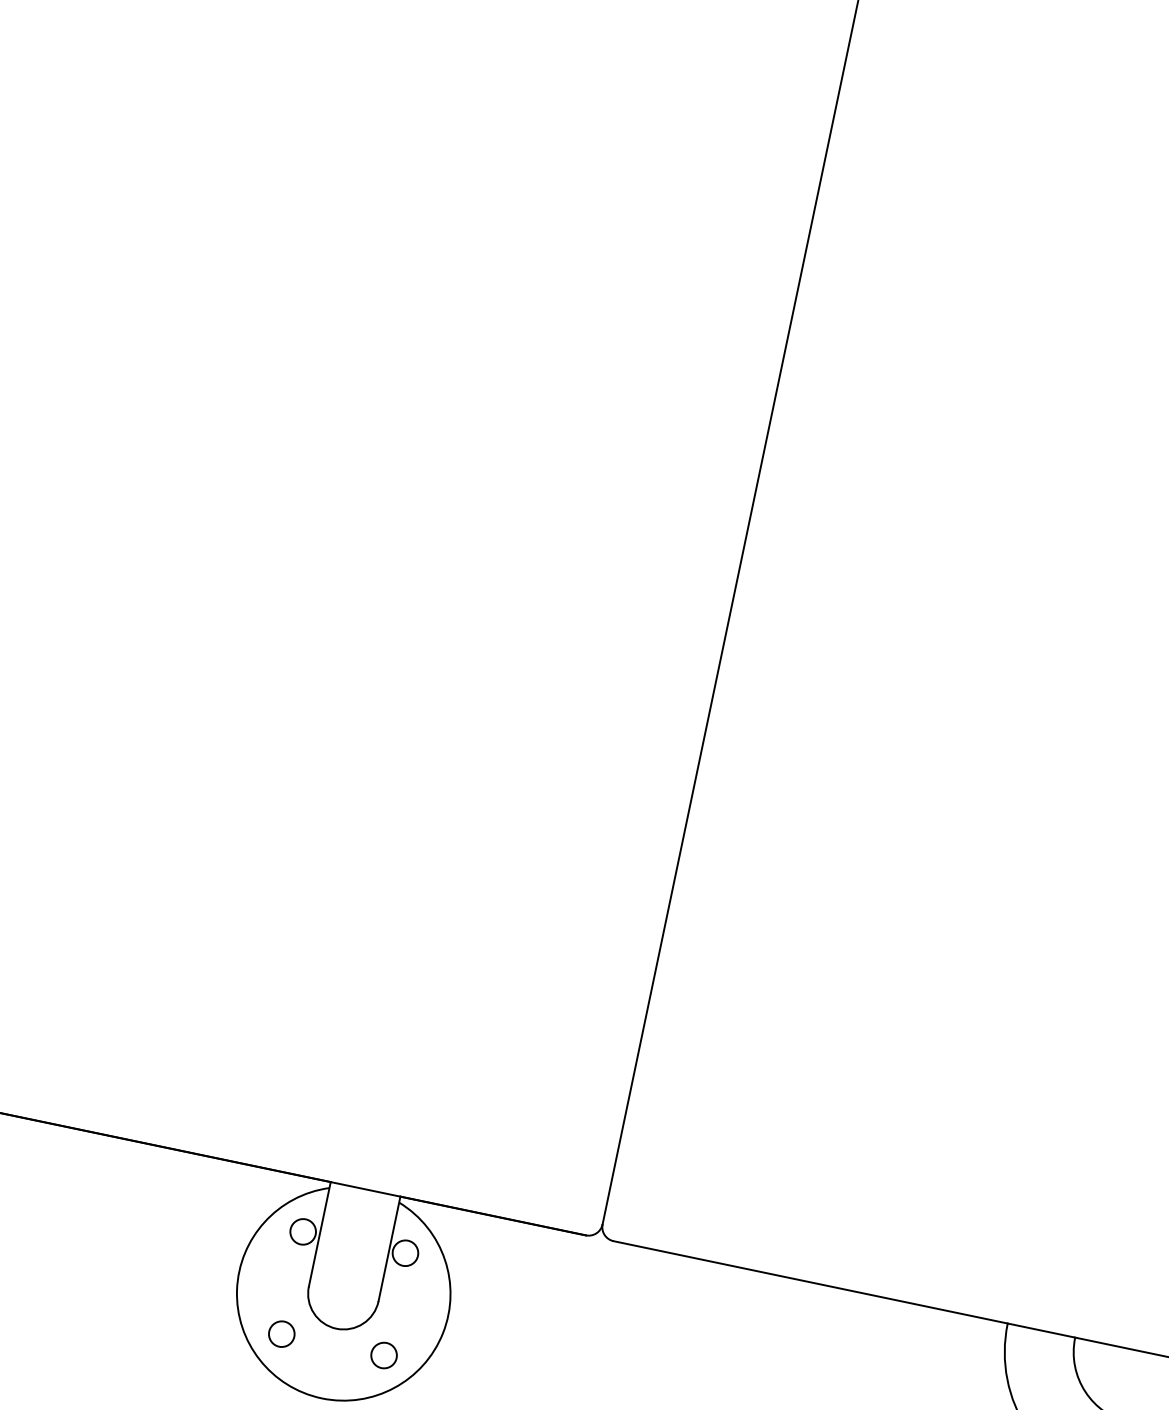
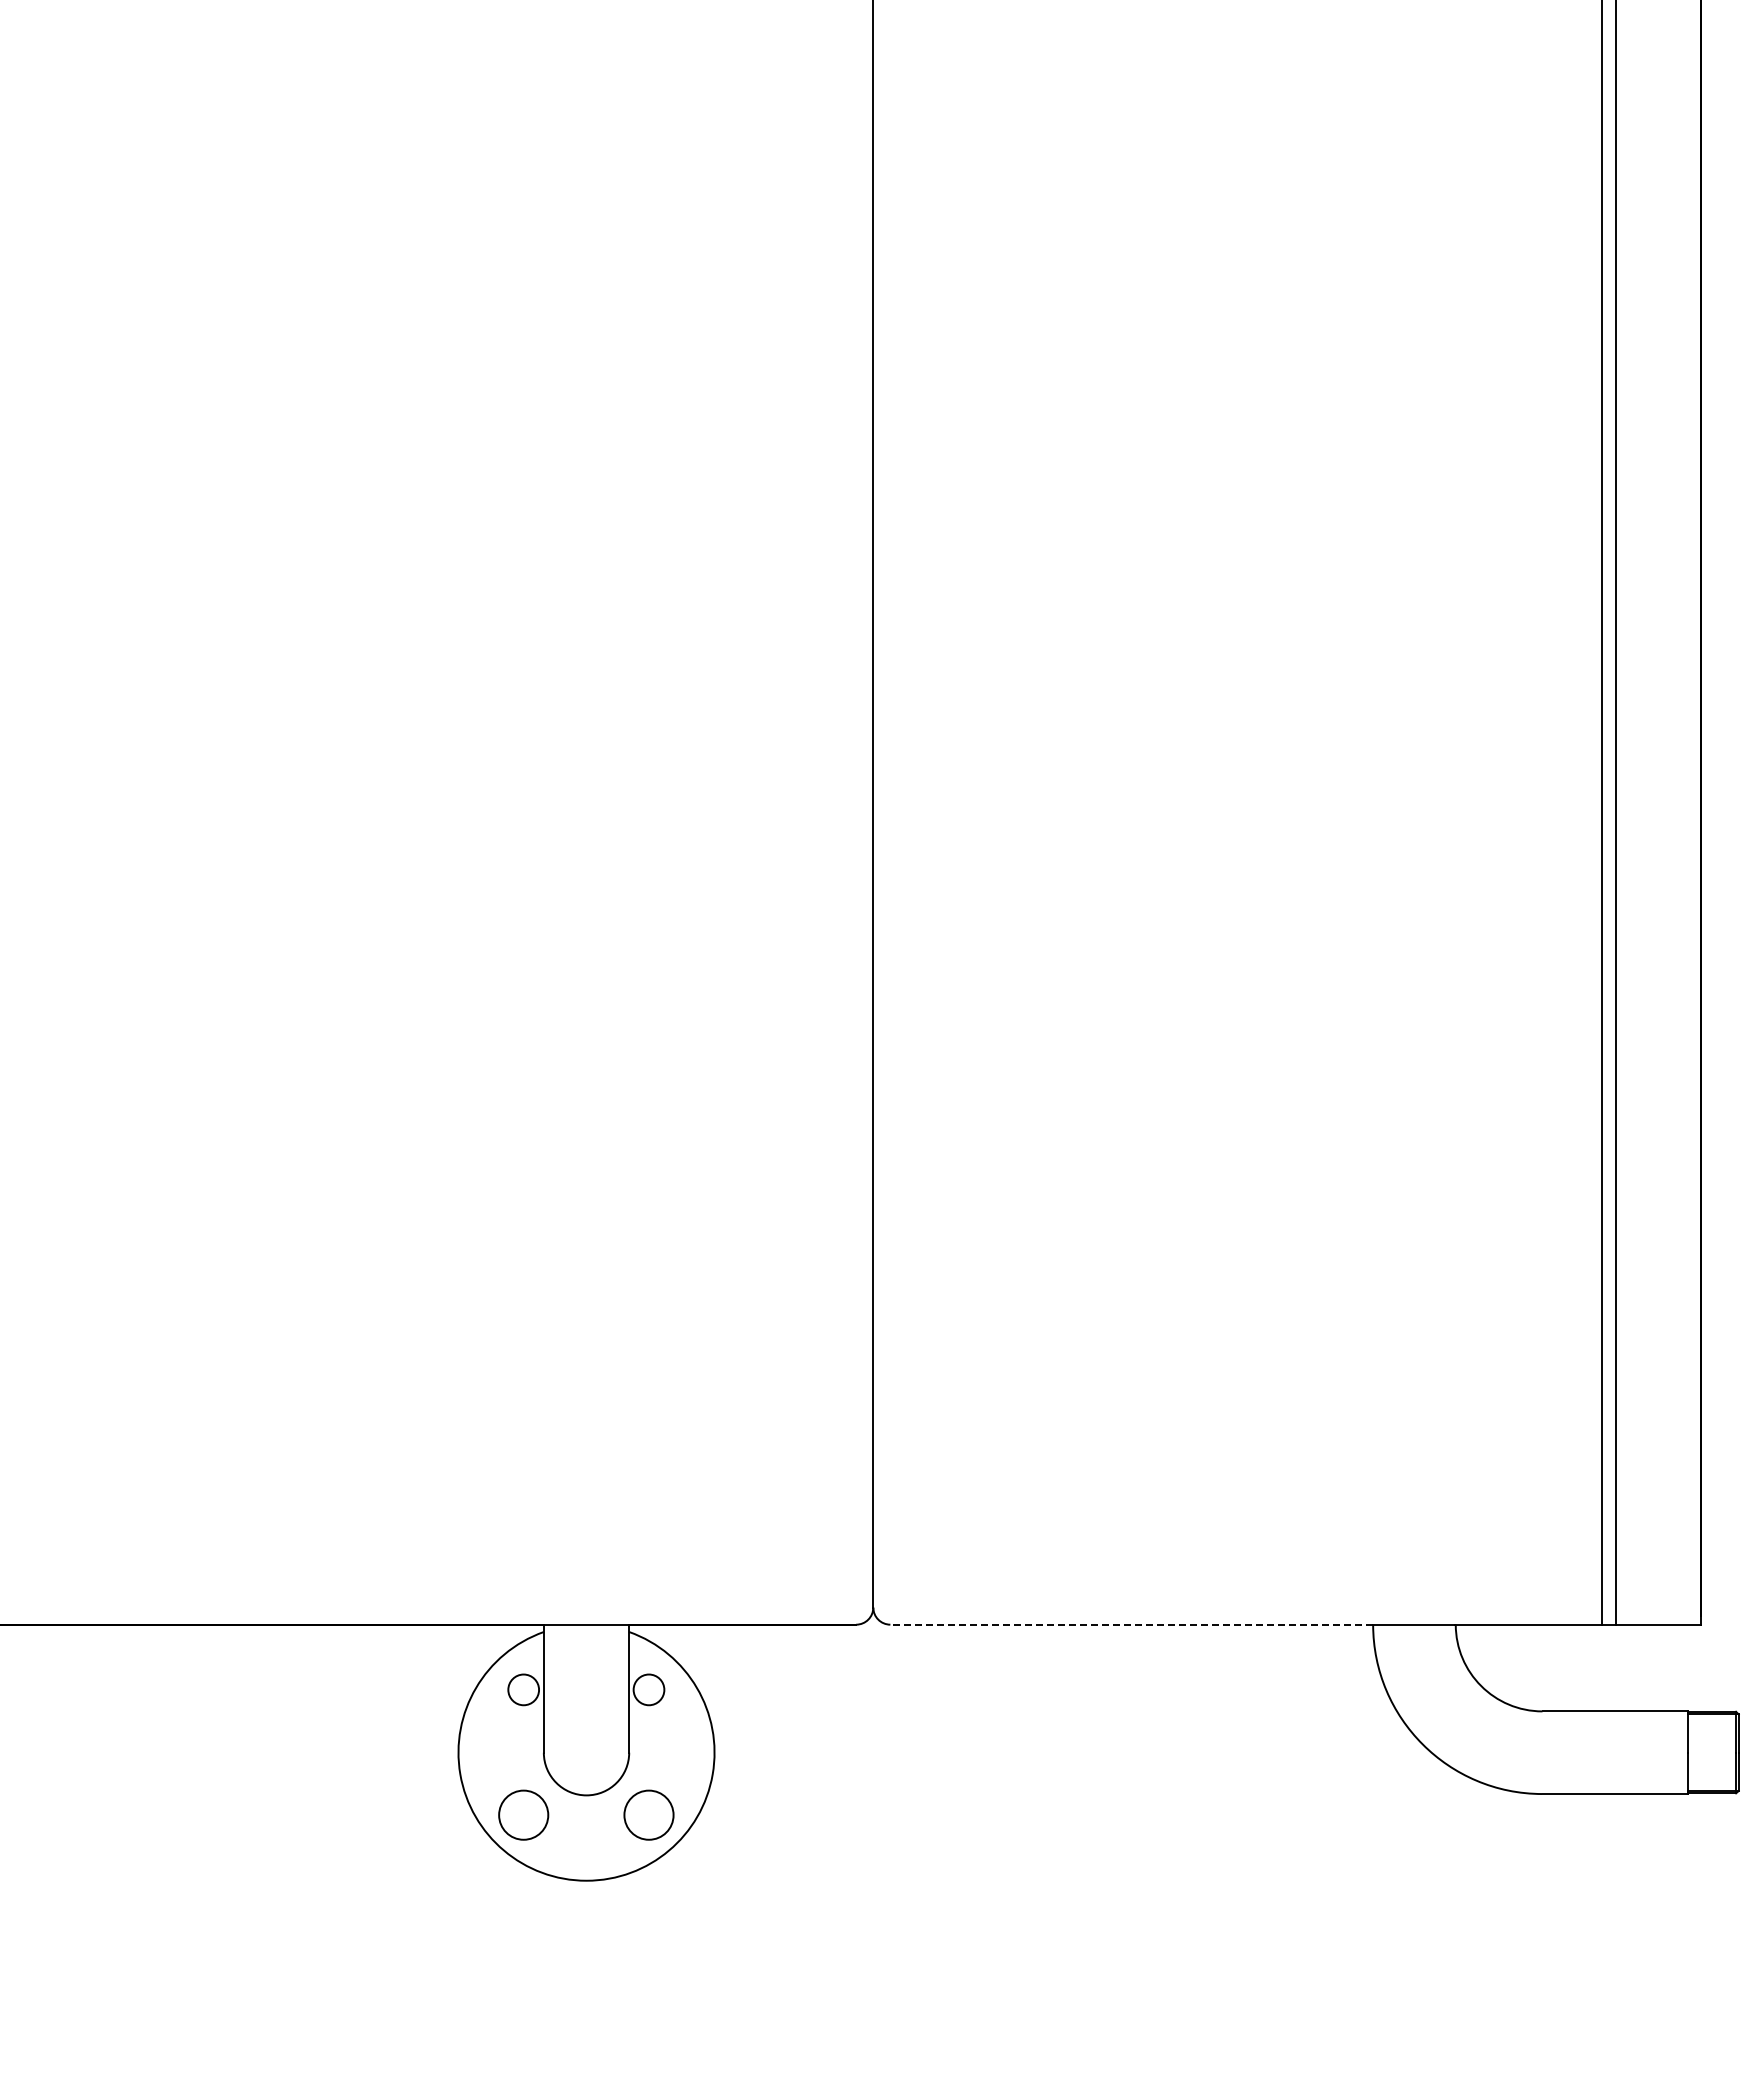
line: (810, 1282) -> (1131, 1624), solid -> dashed
circle: (281, 1333) -> (523, 1814), size x1.6
circle: (383, 1354) -> (648, 1814), size x1.6

